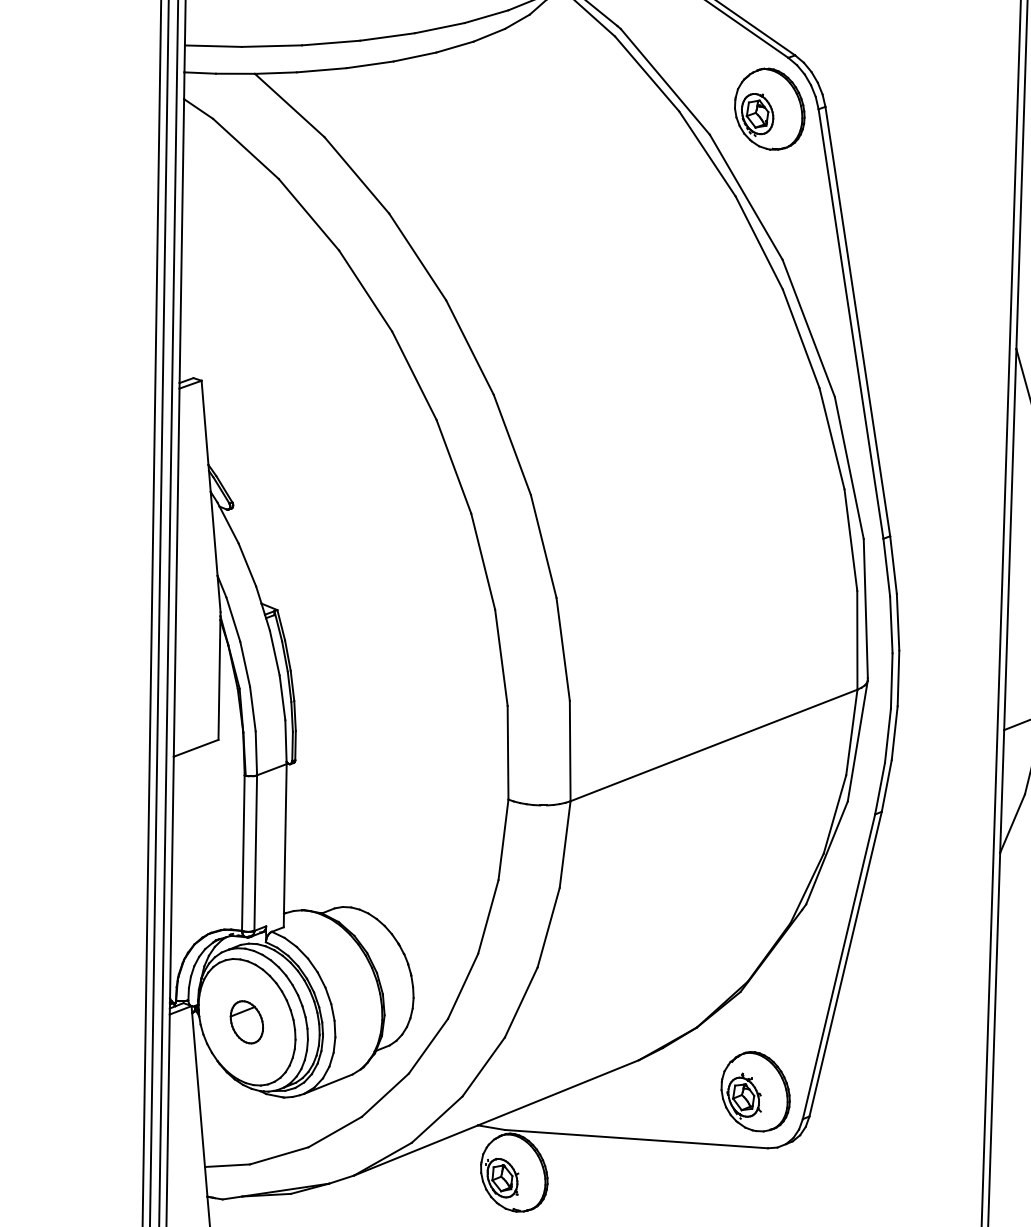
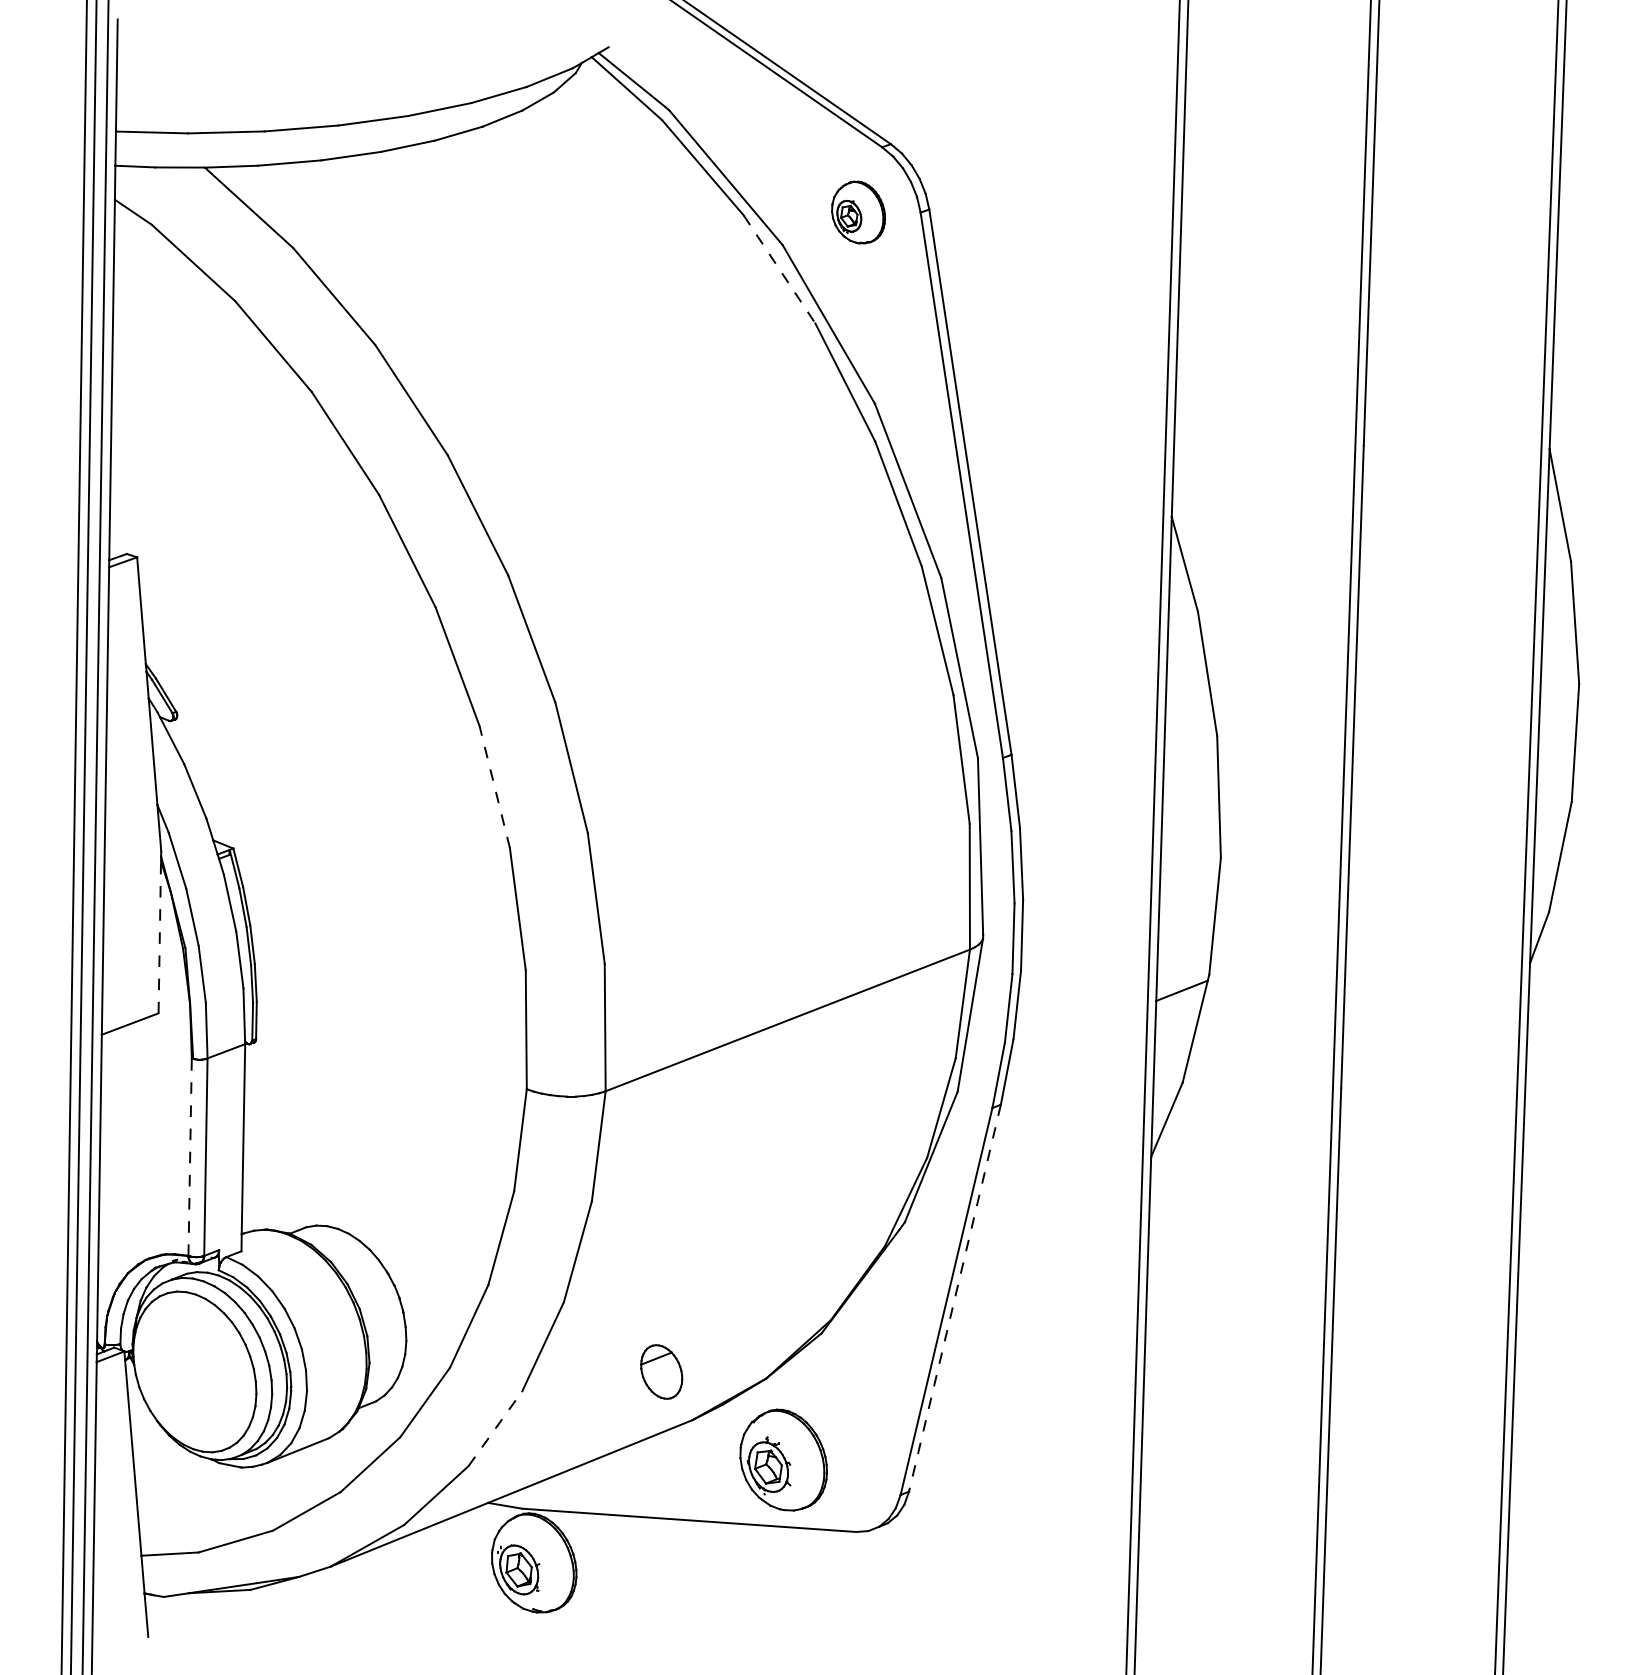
part: (769, 109) -> (858, 212), size x0.6
line: (707, 154) -> (779, 269), solid -> dashed
line: (483, 562) -> (494, 787), solid -> dashed
line: (219, 679) -> (159, 936), solid -> dashed
line: (243, 853) -> (190, 1157), solid -> dashed
line: (845, 964) -> (954, 1298), solid -> dashed
part: (246, 1021) -> (661, 1371), moved
line: (483, 1066) -> (495, 1428), solid -> dashed
part: (755, 1091) -> (783, 1459), moved

